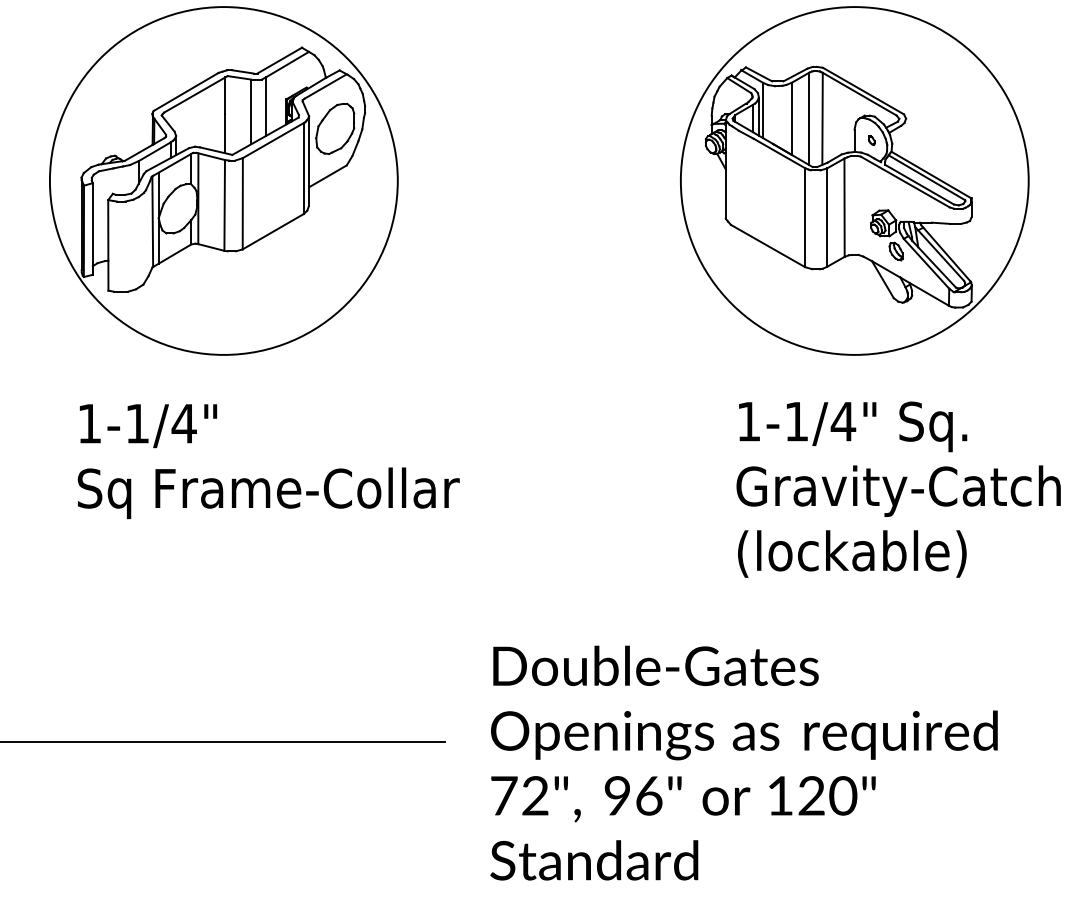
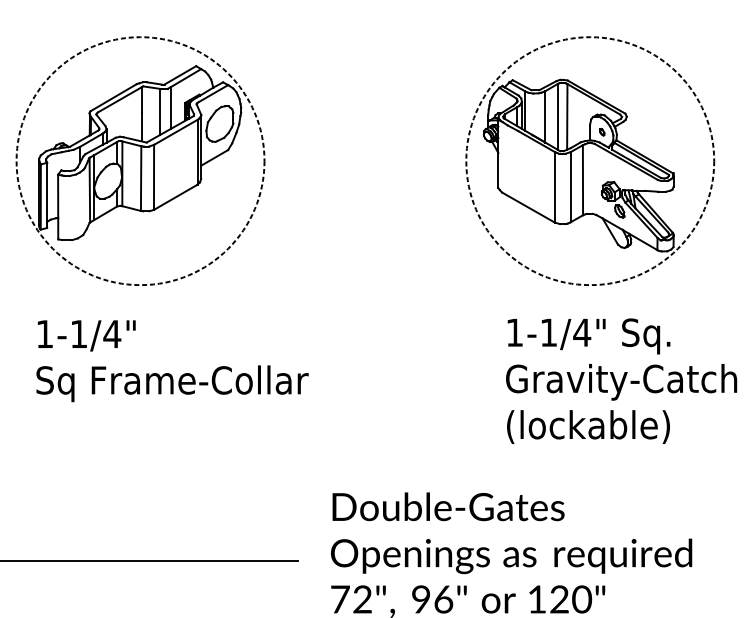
circle: (223, 180) -> (140, 160), solid -> dashed
circle: (854, 180) -> (590, 160), solid -> dashed

